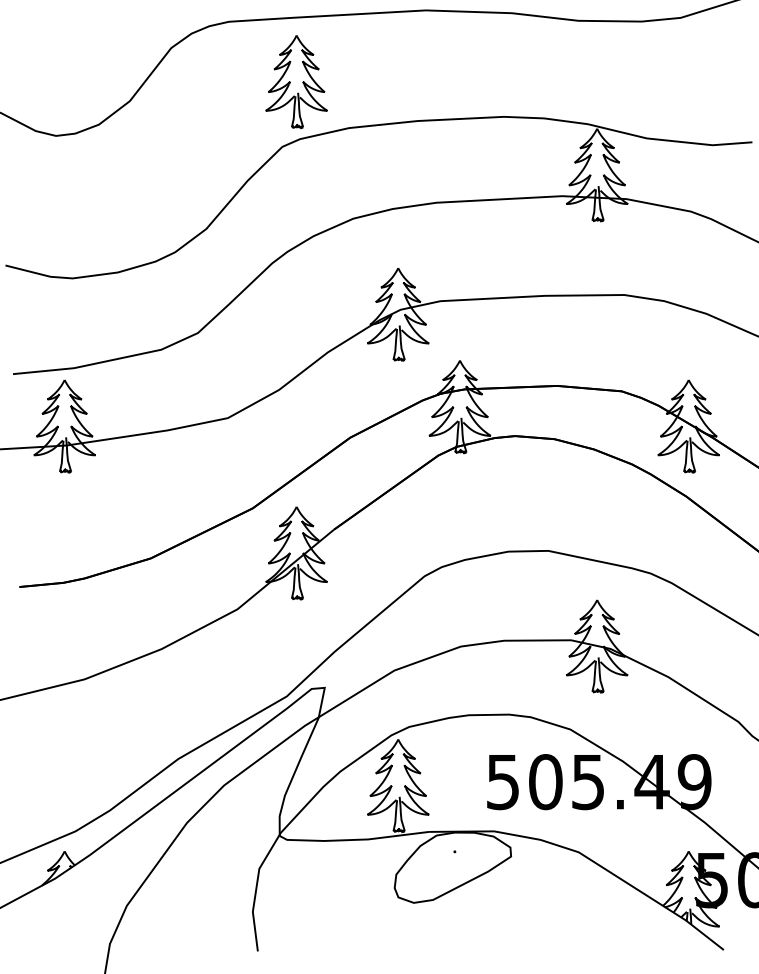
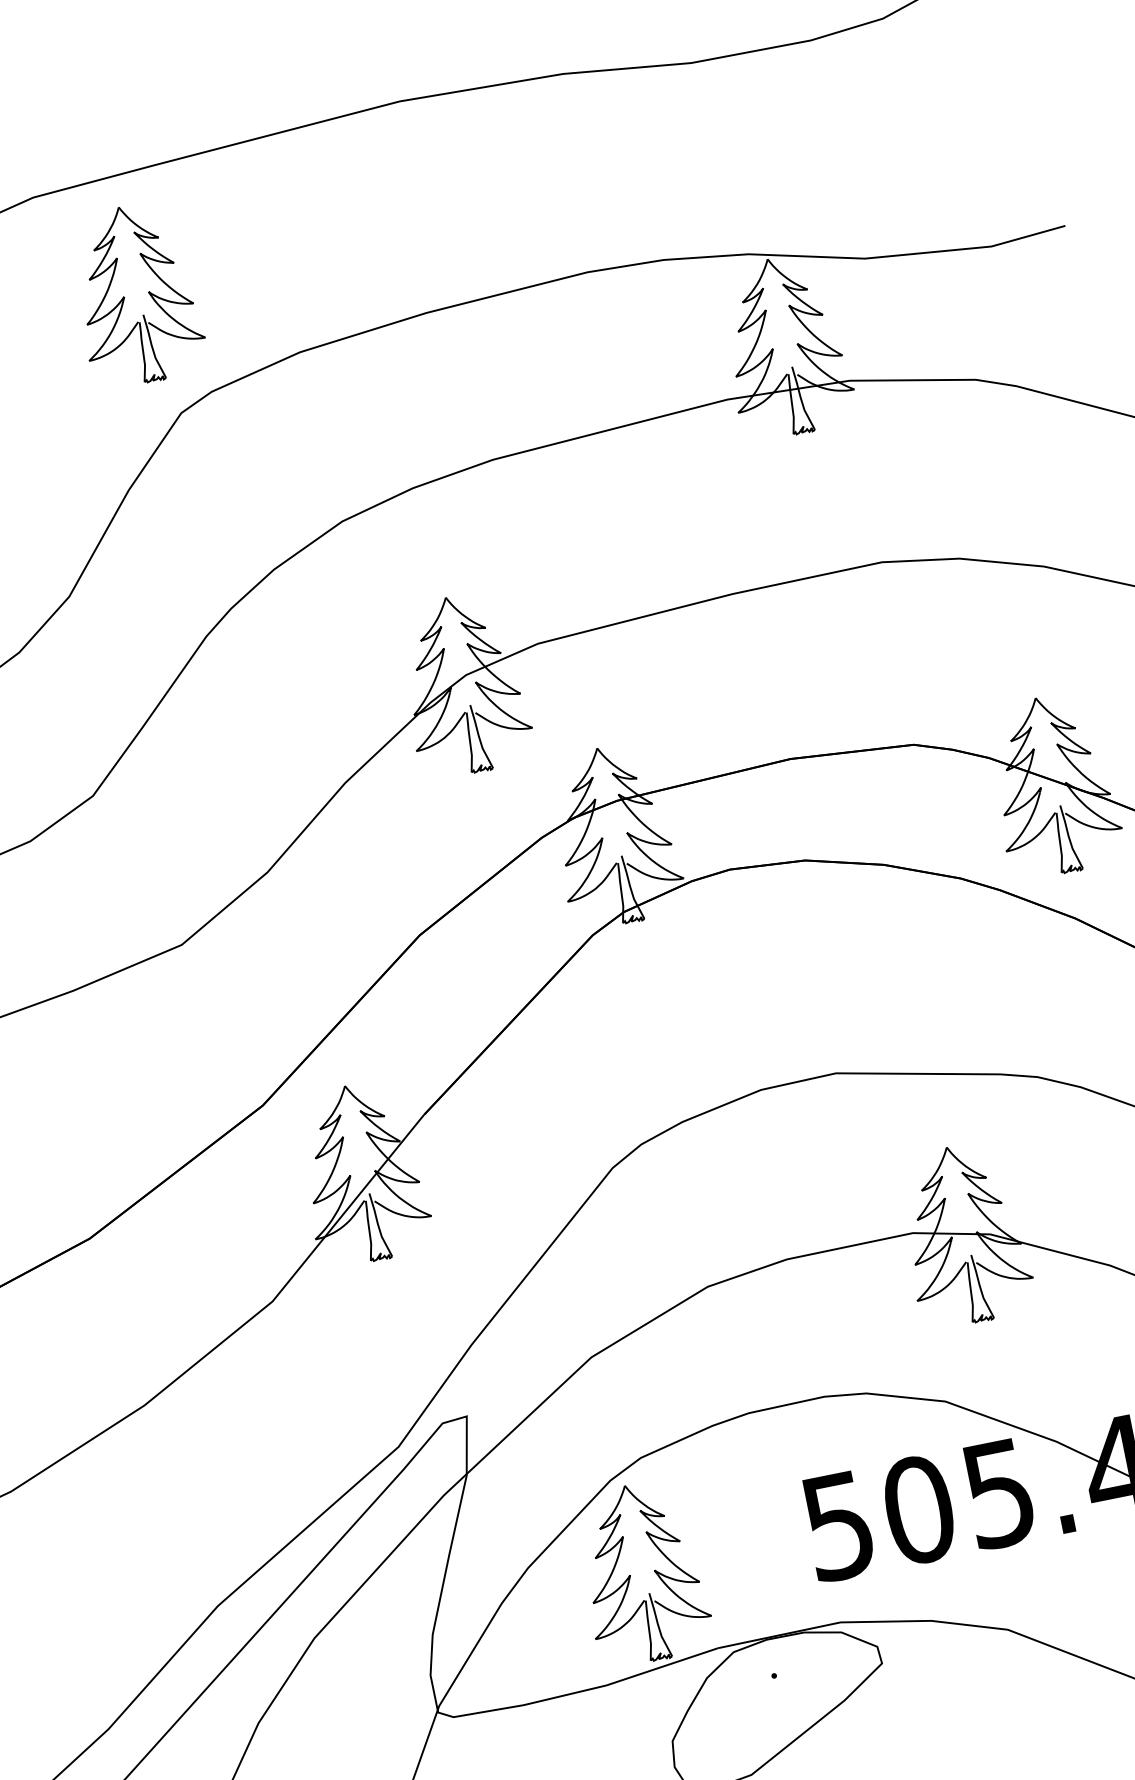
part: (296, 82) -> (136, 295), moved

